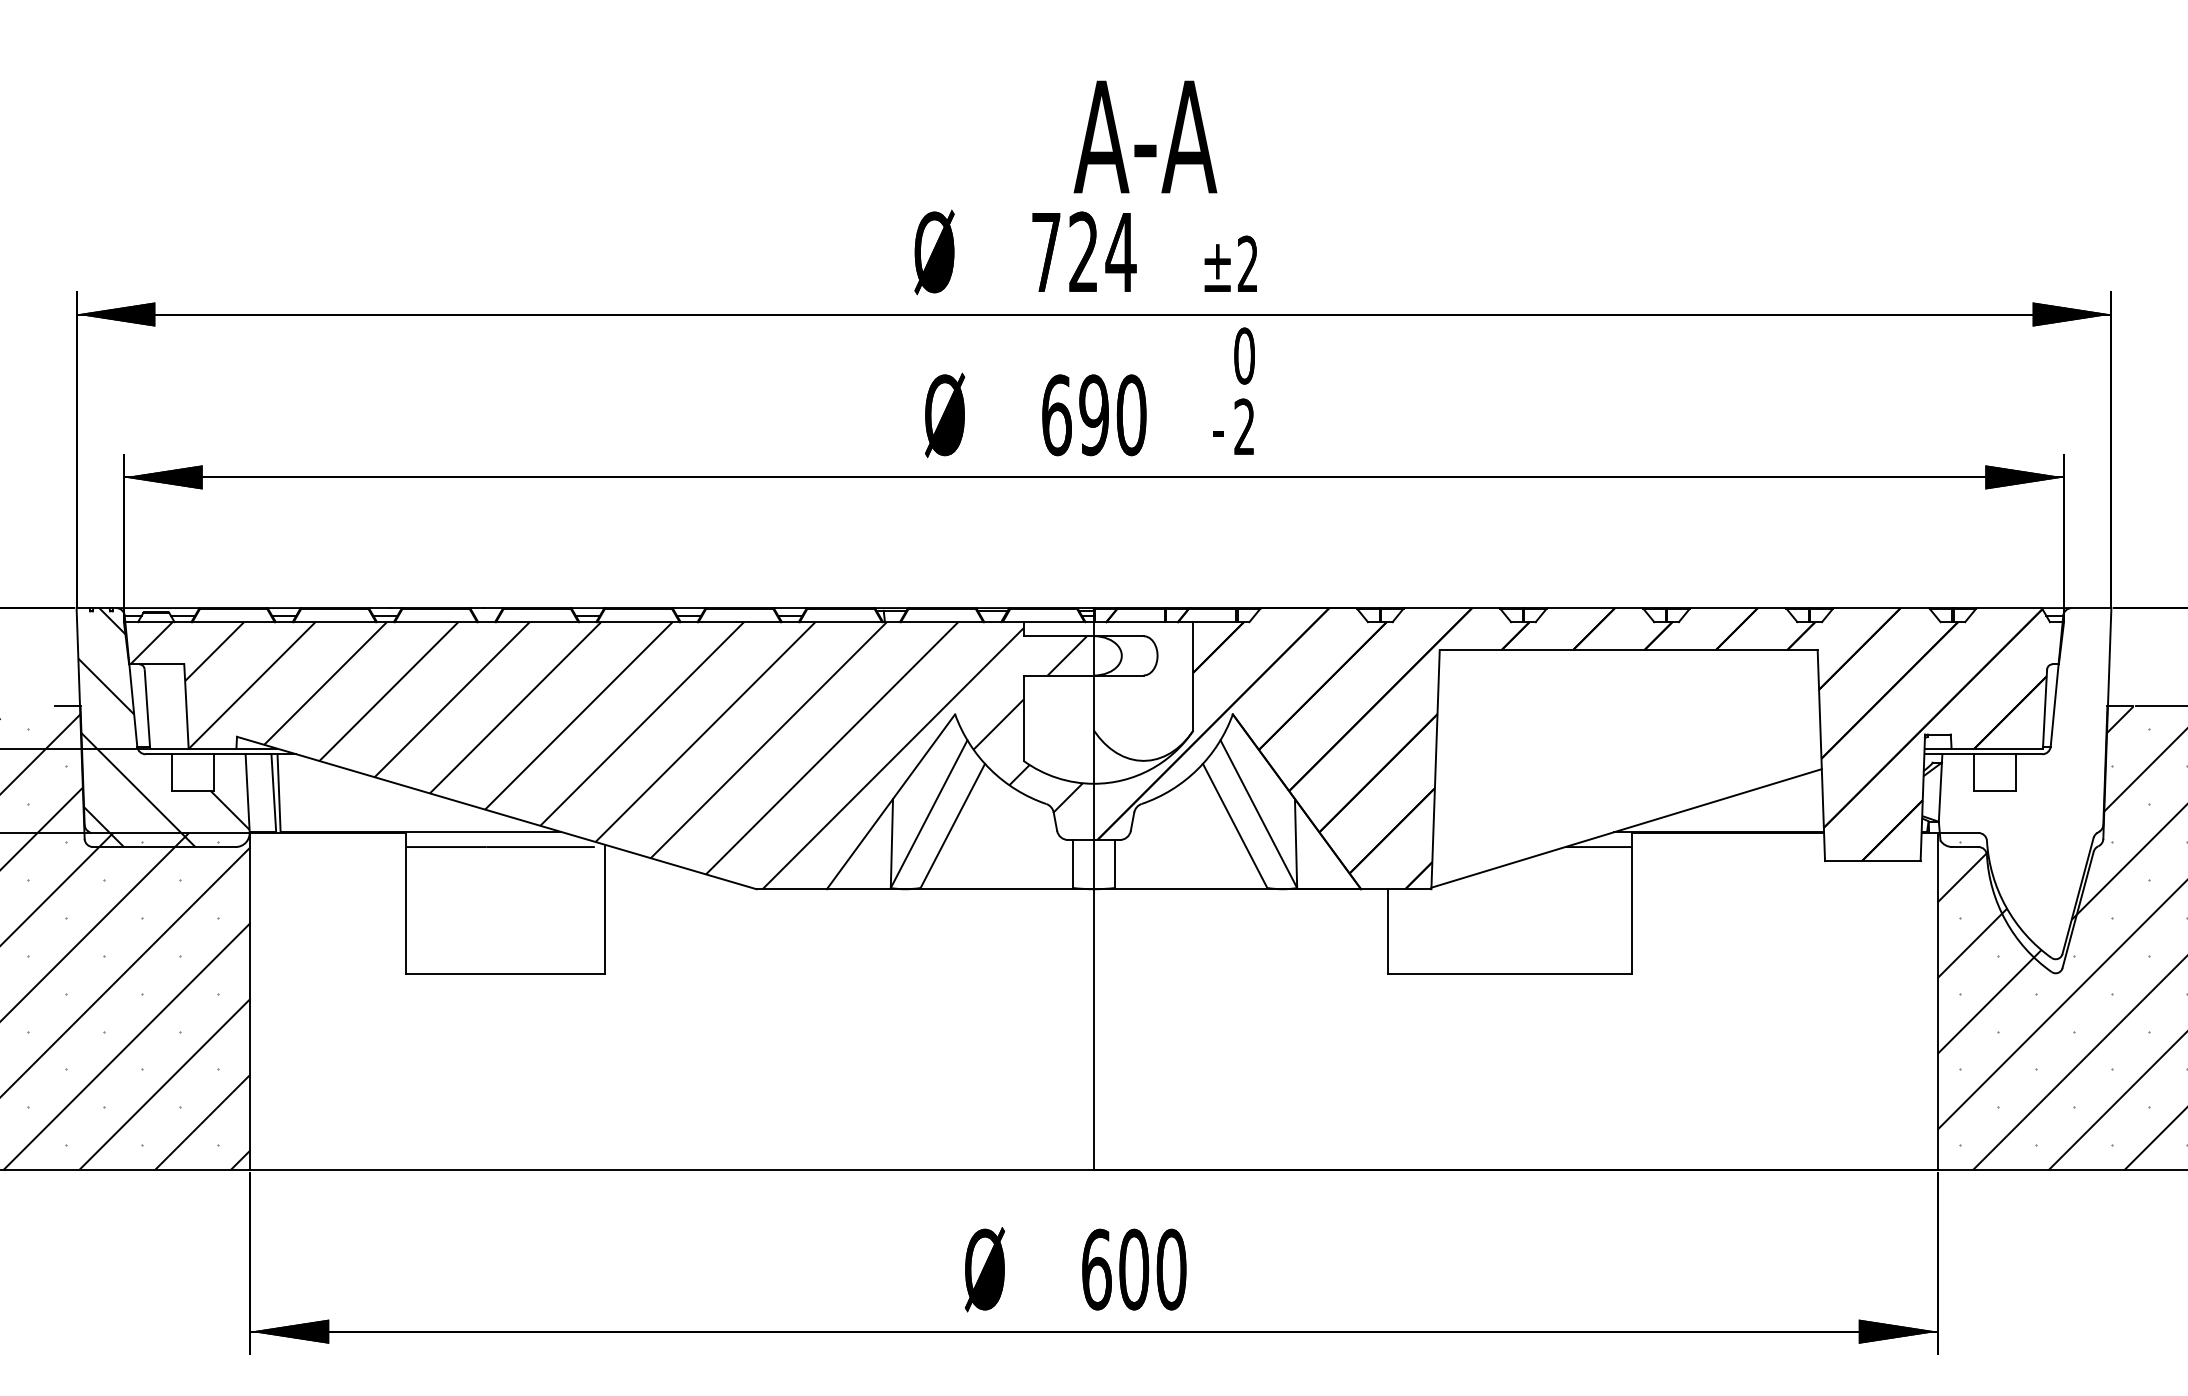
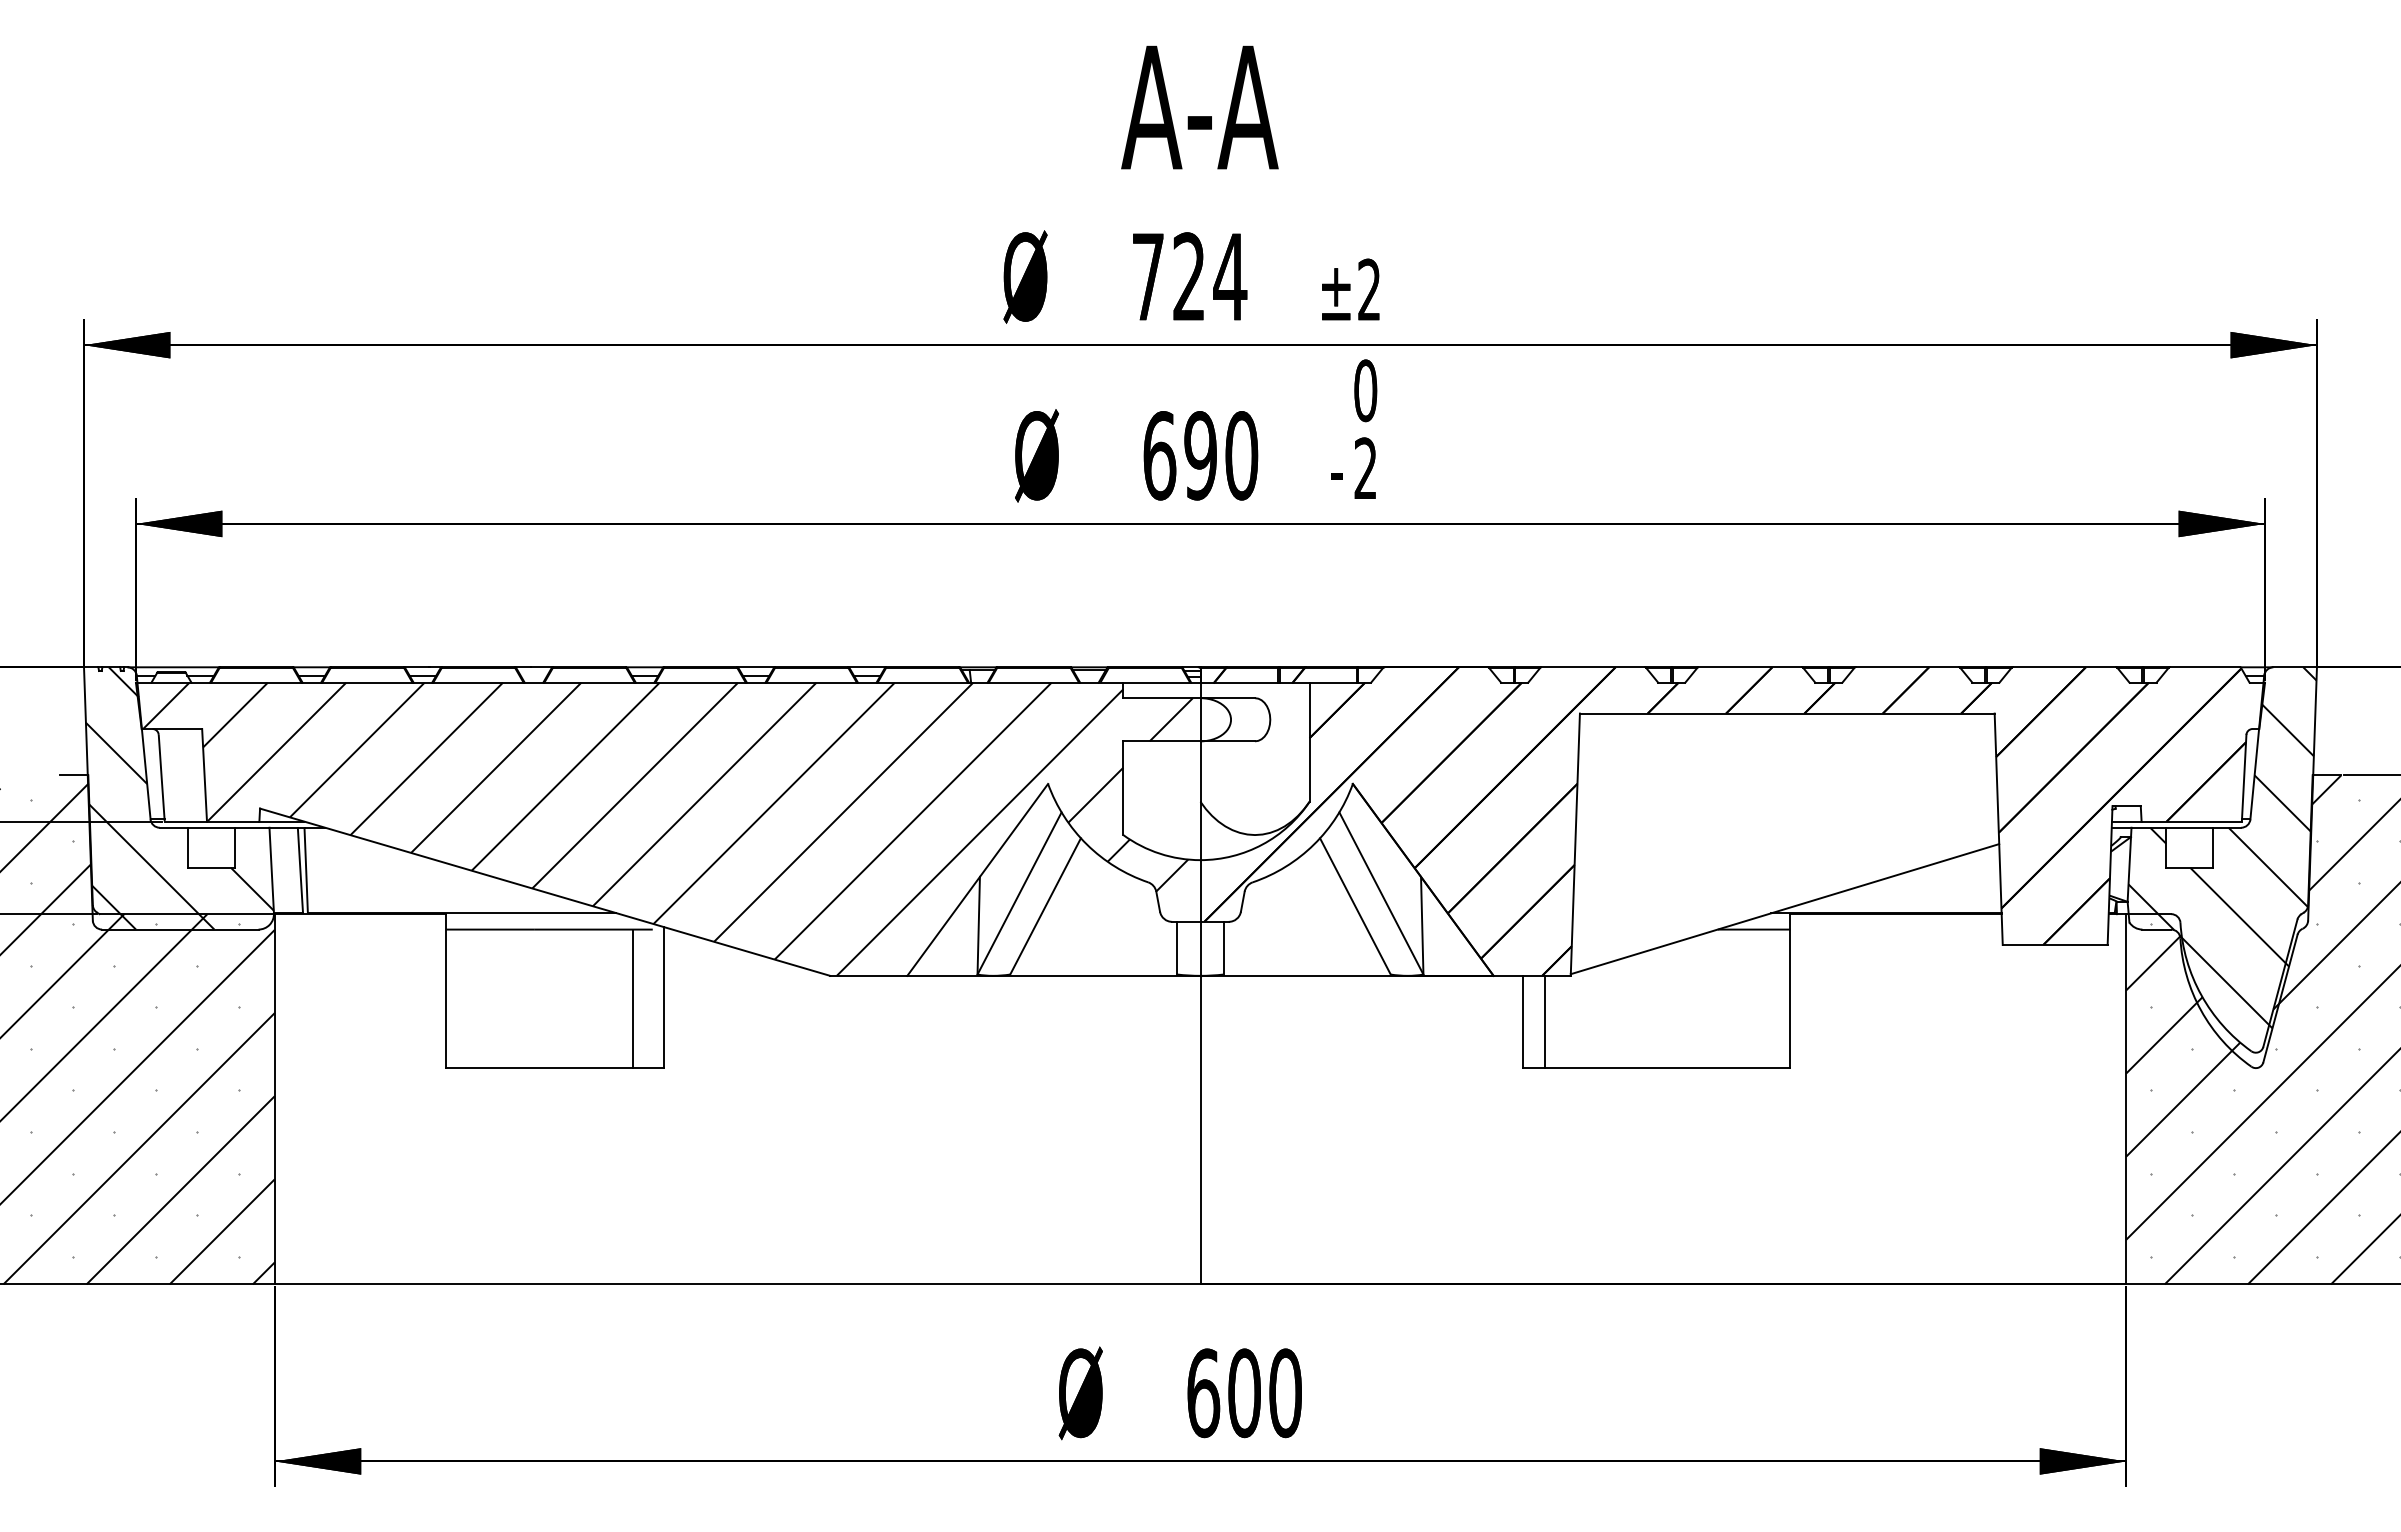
text: (1145, 136) -> (1199, 107), moved
hatch: (2024, 772) -> (2221, 847), added
line: (577, 910) -> (633, 999), added
line: (1408, 931) -> (1545, 1022), added

